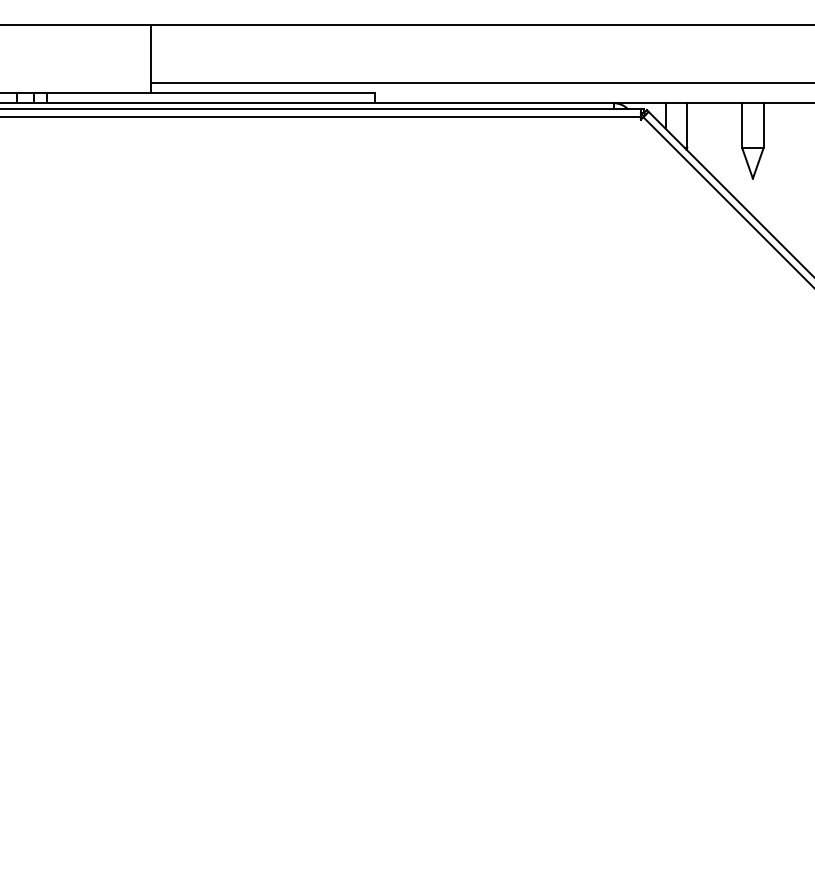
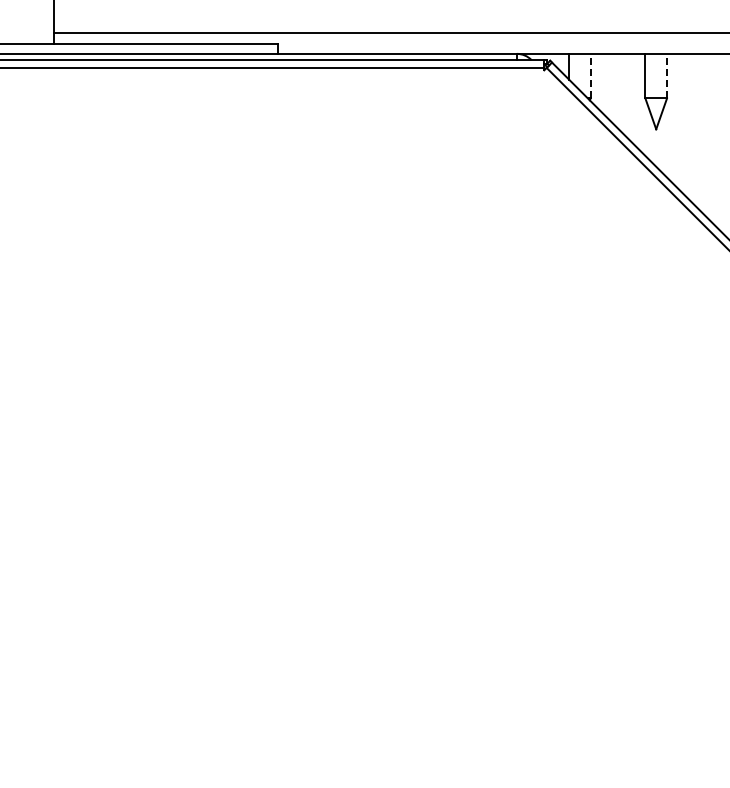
line: (687, 124) -> (590, 75), solid -> dashed
line: (763, 124) -> (666, 75), solid -> dashed

